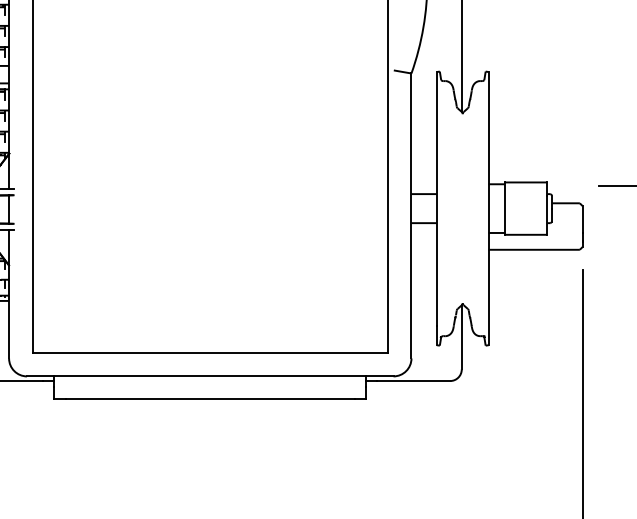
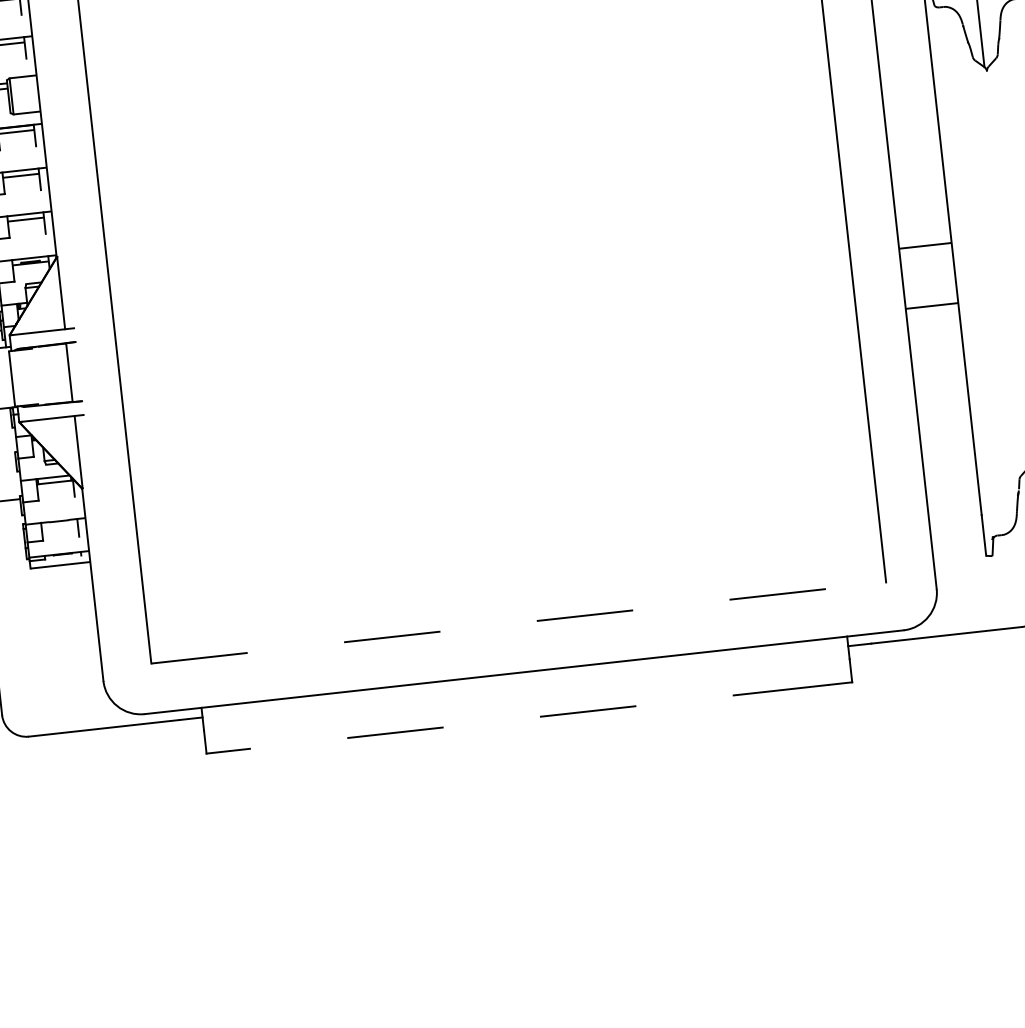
line: (210, 352) -> (519, 622), solid -> dashed
line: (210, 398) -> (529, 717), solid -> dashed

